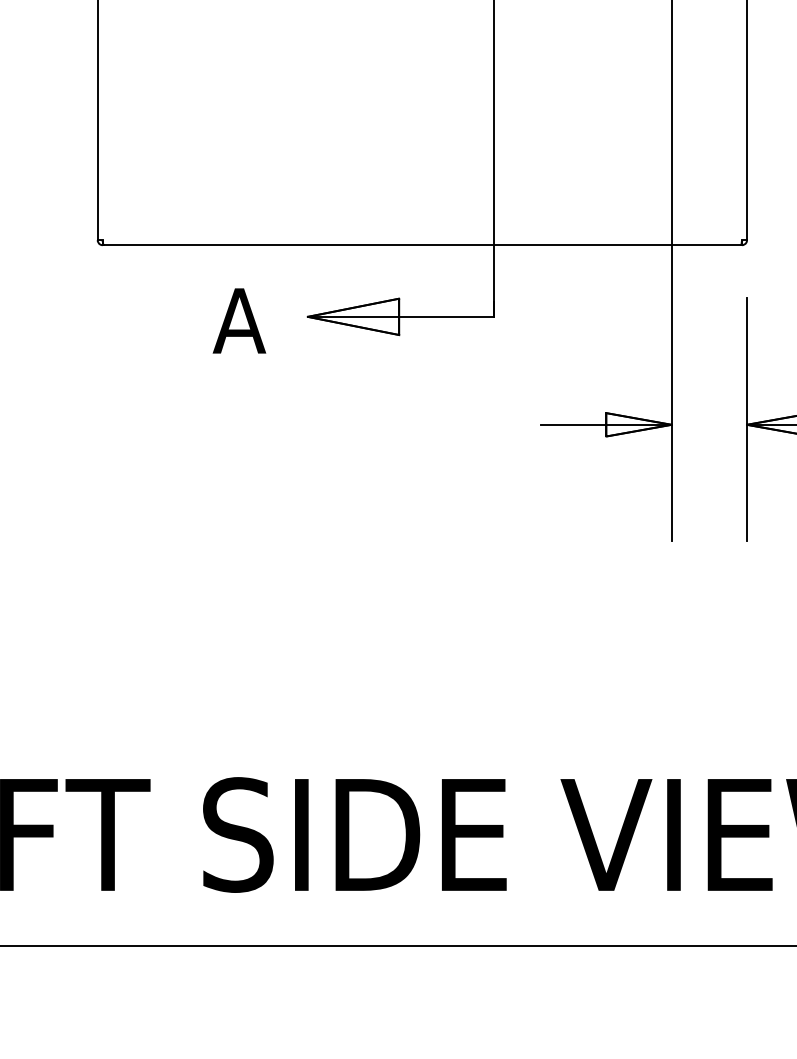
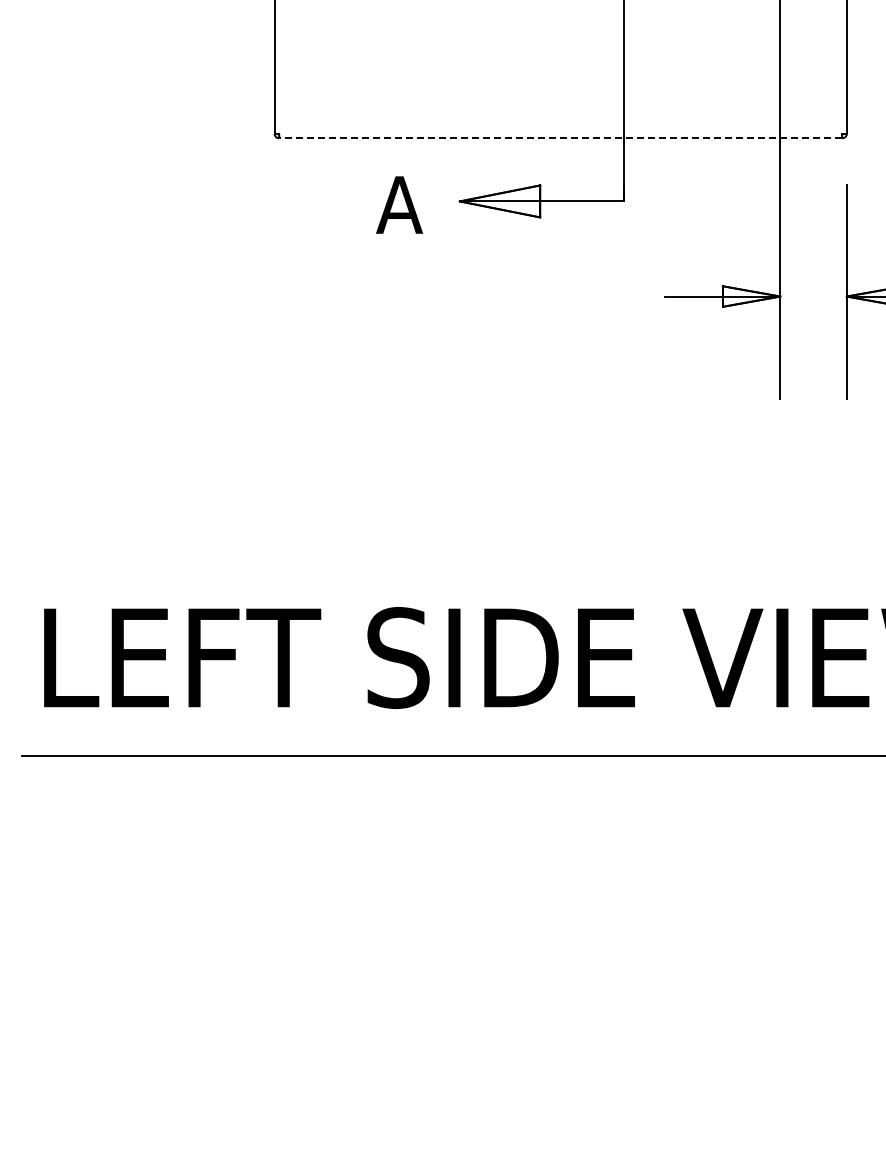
line: (422, 245) -> (560, 138), solid -> dashed

